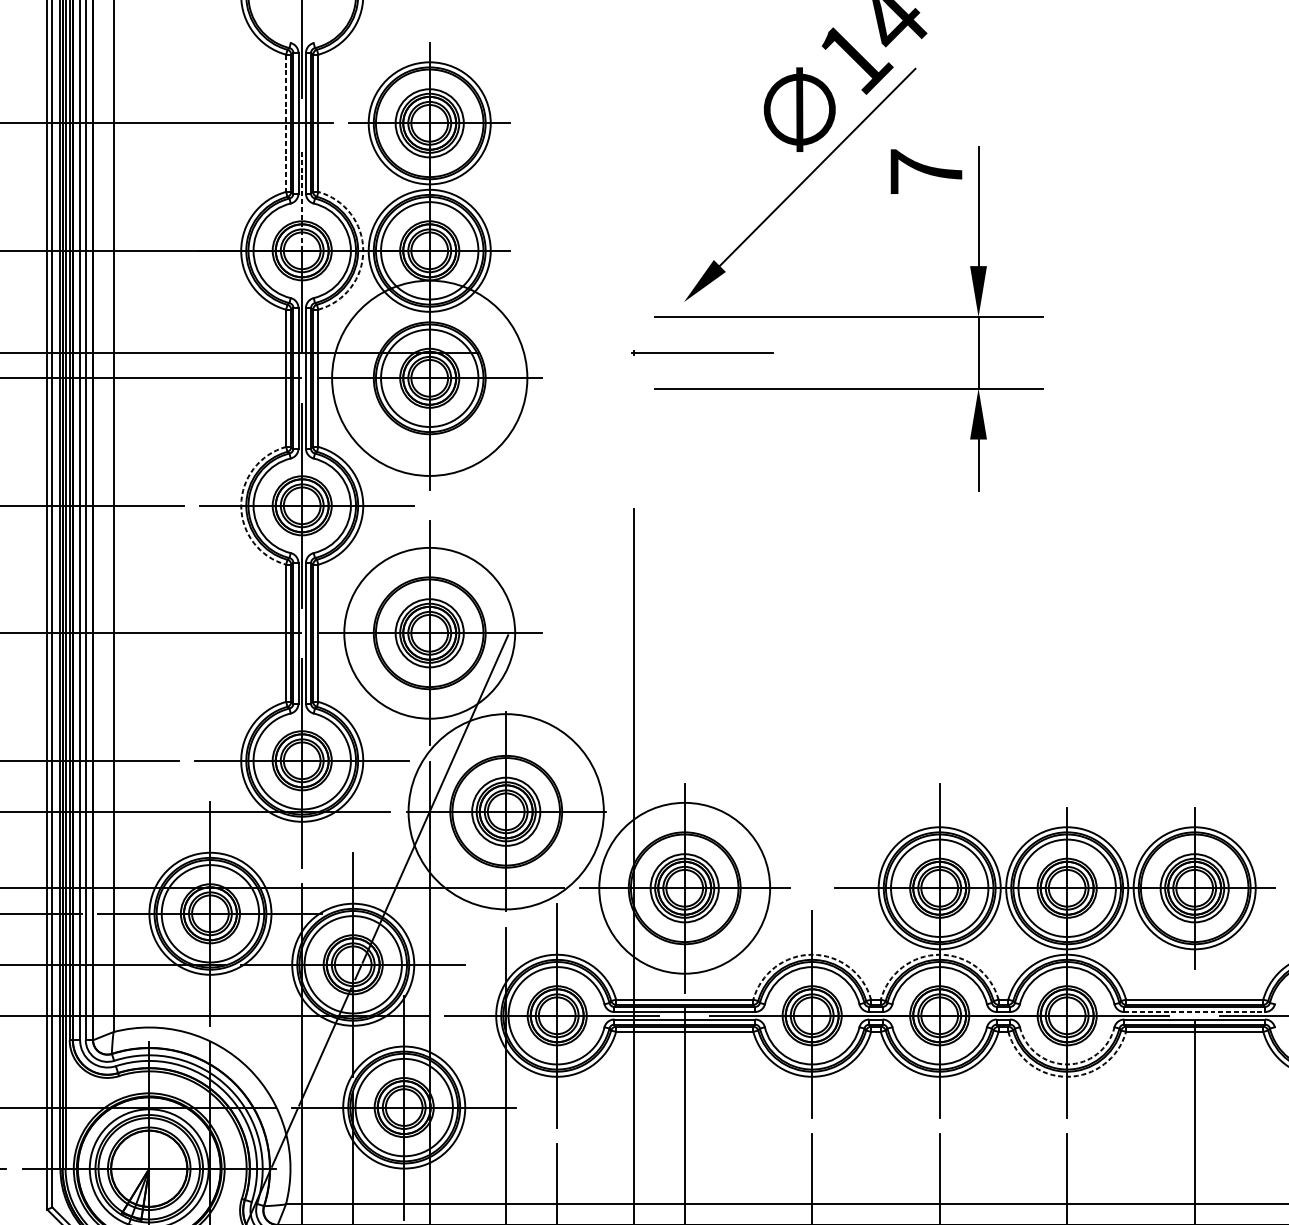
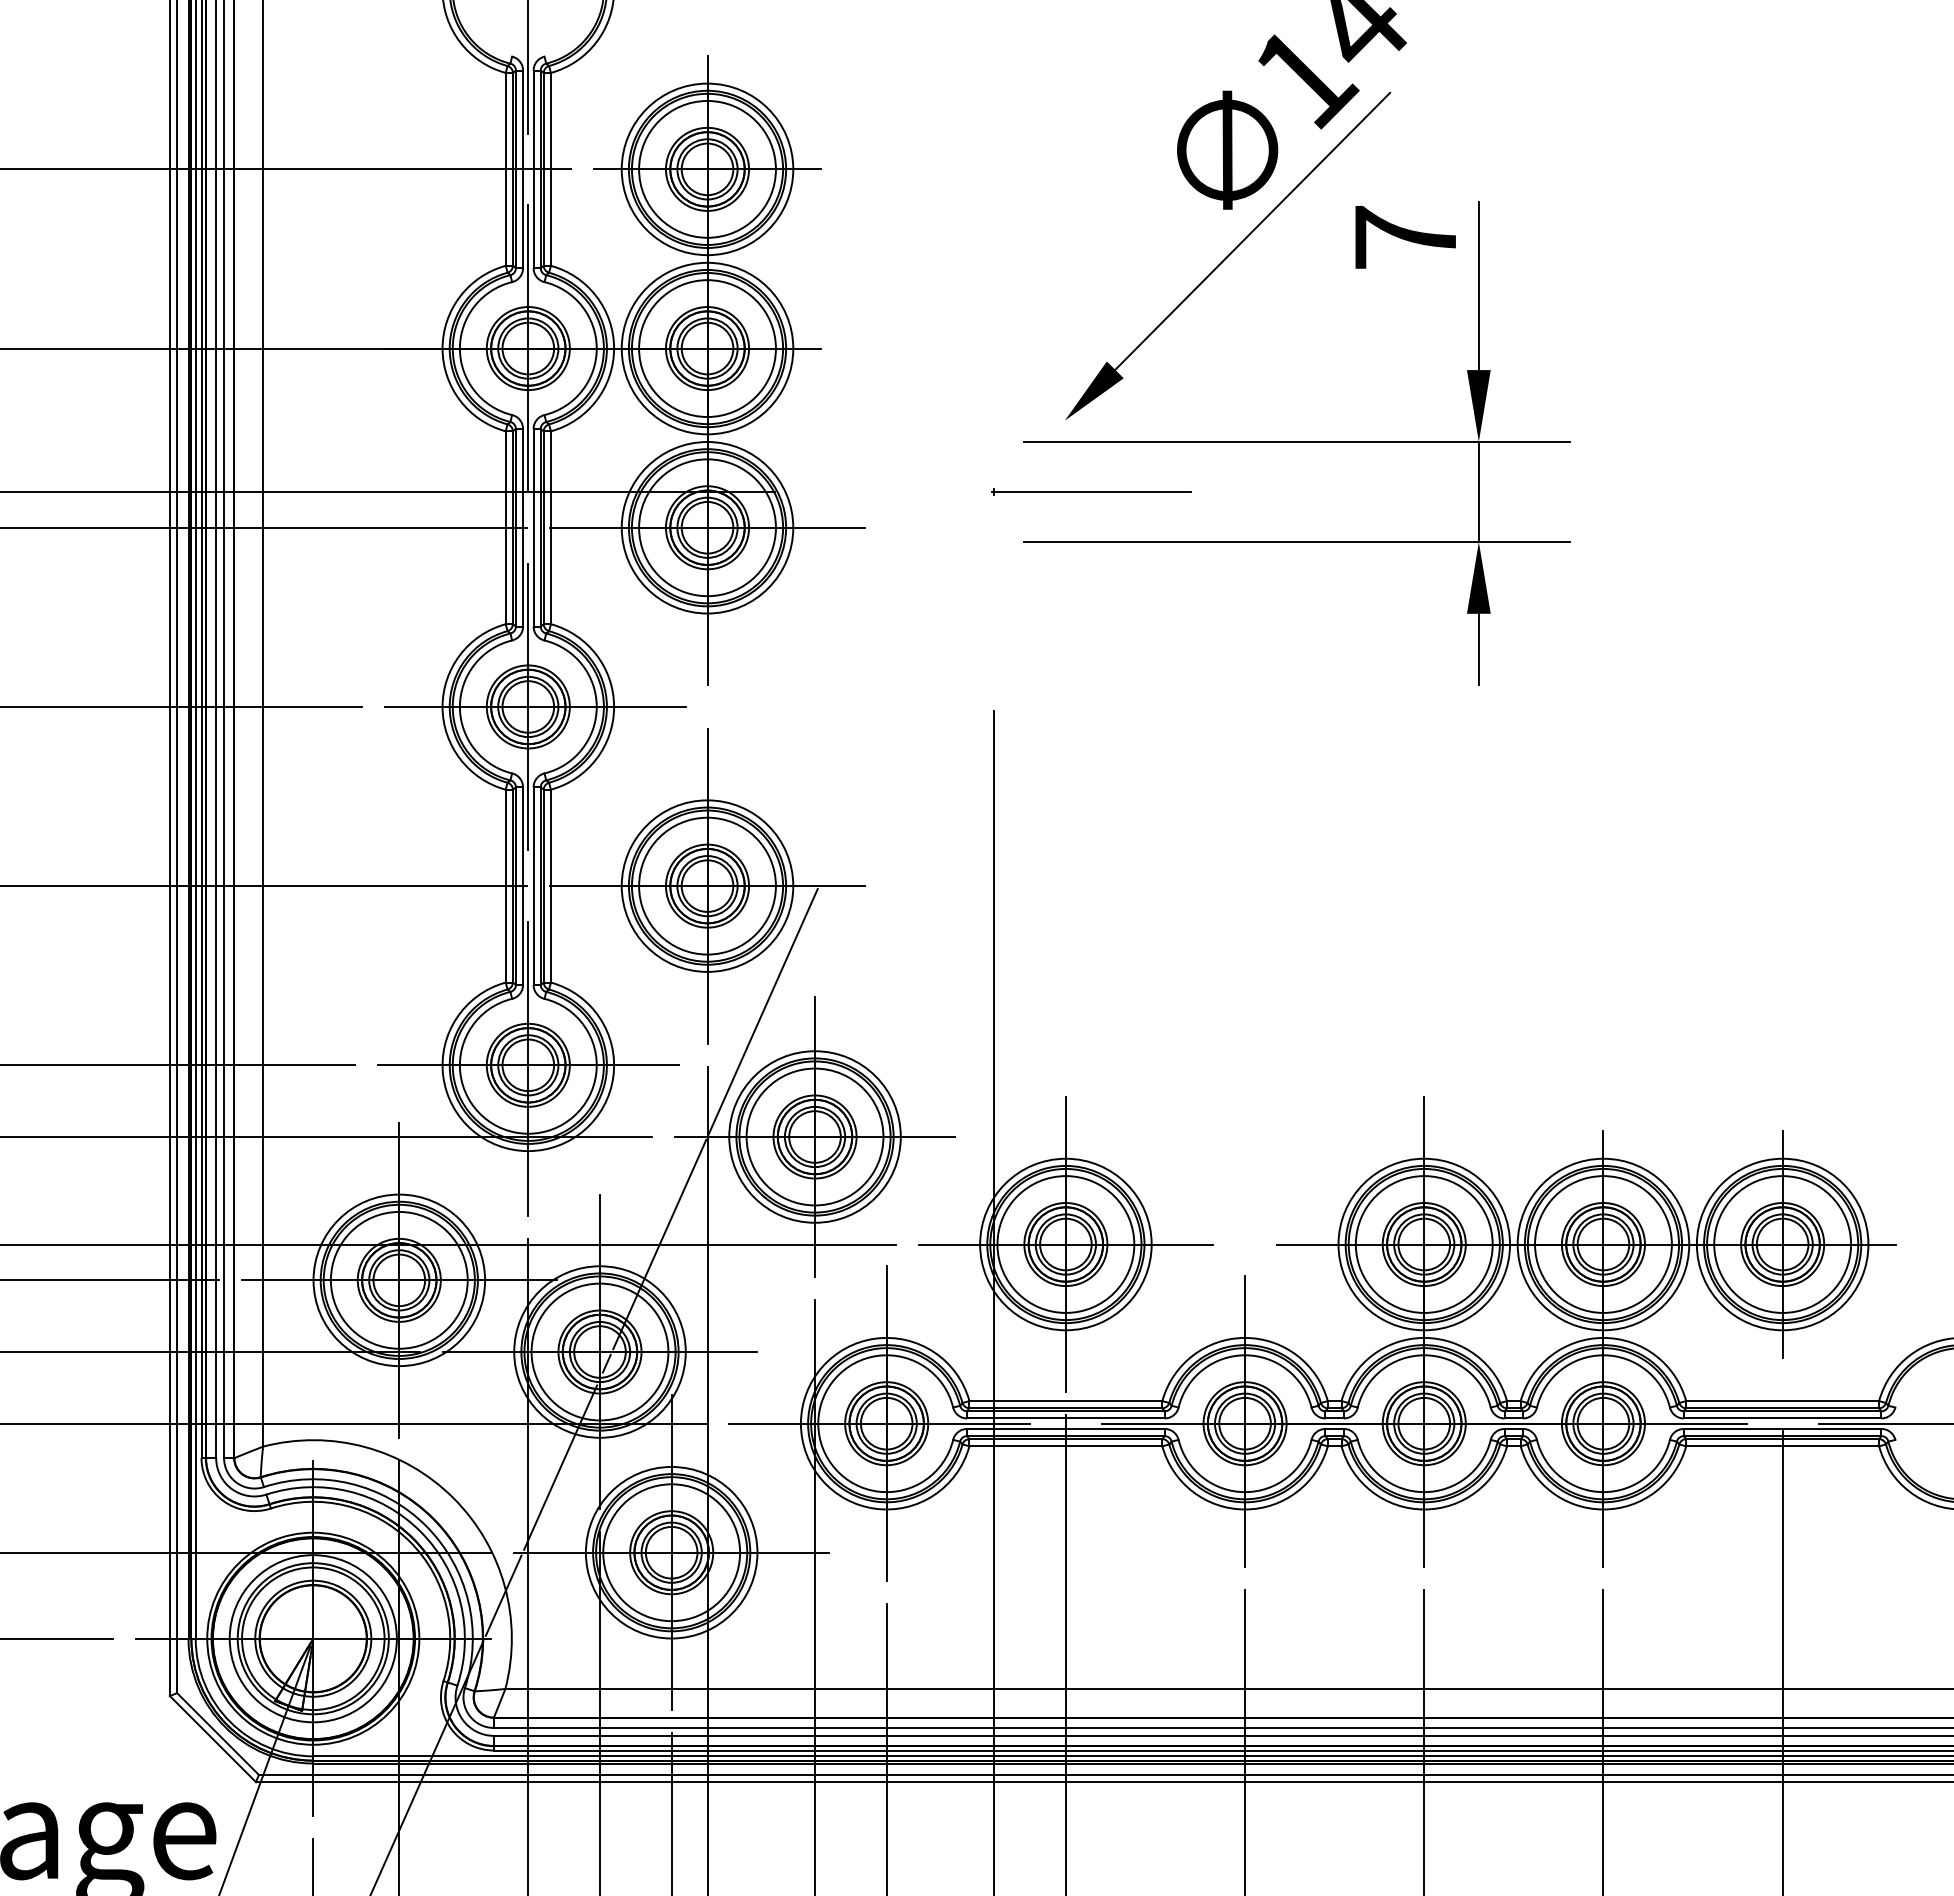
circle: (429, 122) -> (707, 168), size x1.43
line: (285, 123) -> (505, 169), dashed -> solid
line: (302, 199) -> (528, 276), dashed -> solid
arc: (363, 250) -> (614, 348), dashed -> solid
circle: (429, 378) -> (707, 527), size x0.62
arc: (241, 505) -> (442, 706), dashed -> solid
circle: (429, 632) -> (707, 885), size x0.71
circle: (429, 632) -> (707, 885), size x1.43
circle: (505, 811) -> (814, 1136), size x0.62
circle: (505, 811) -> (814, 1136), size x1.43
circle: (684, 888) -> (1065, 1244), size x0.71
circle: (684, 888) -> (1065, 1244), size x1.43
circle: (1194, 888) -> (1782, 1244), size x1.43
arc: (812, 954) -> (1245, 1337), dashed -> solid
arc: (939, 954) -> (1424, 1337), dashed -> solid
line: (1194, 1012) -> (1782, 1418), dashed -> solid
arc: (1067, 1064) -> (1603, 1492), dashed -> solid
arc: (1067, 1076) -> (1603, 1509), dashed -> solid

